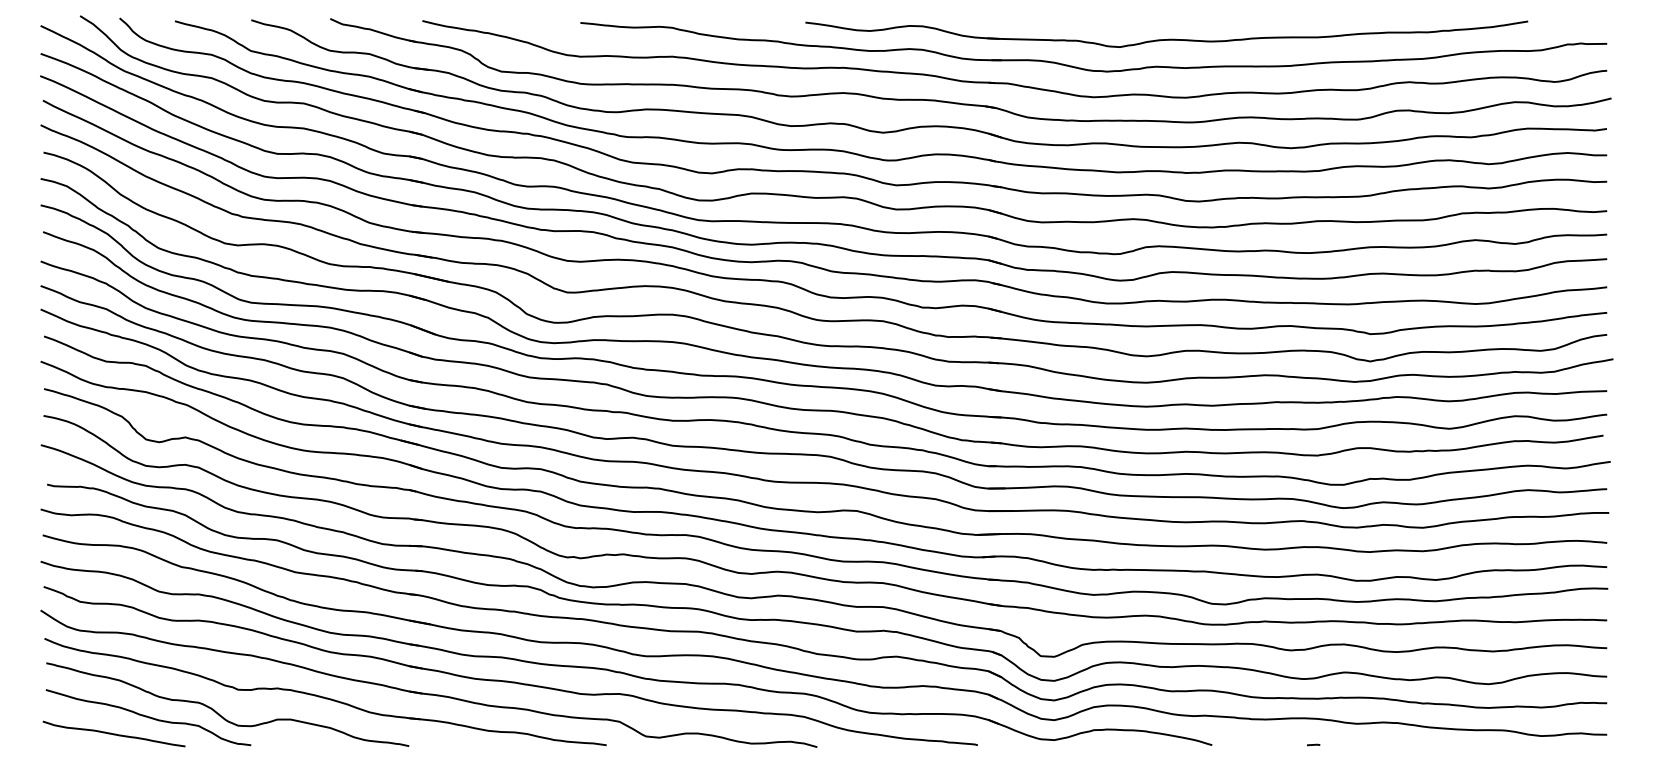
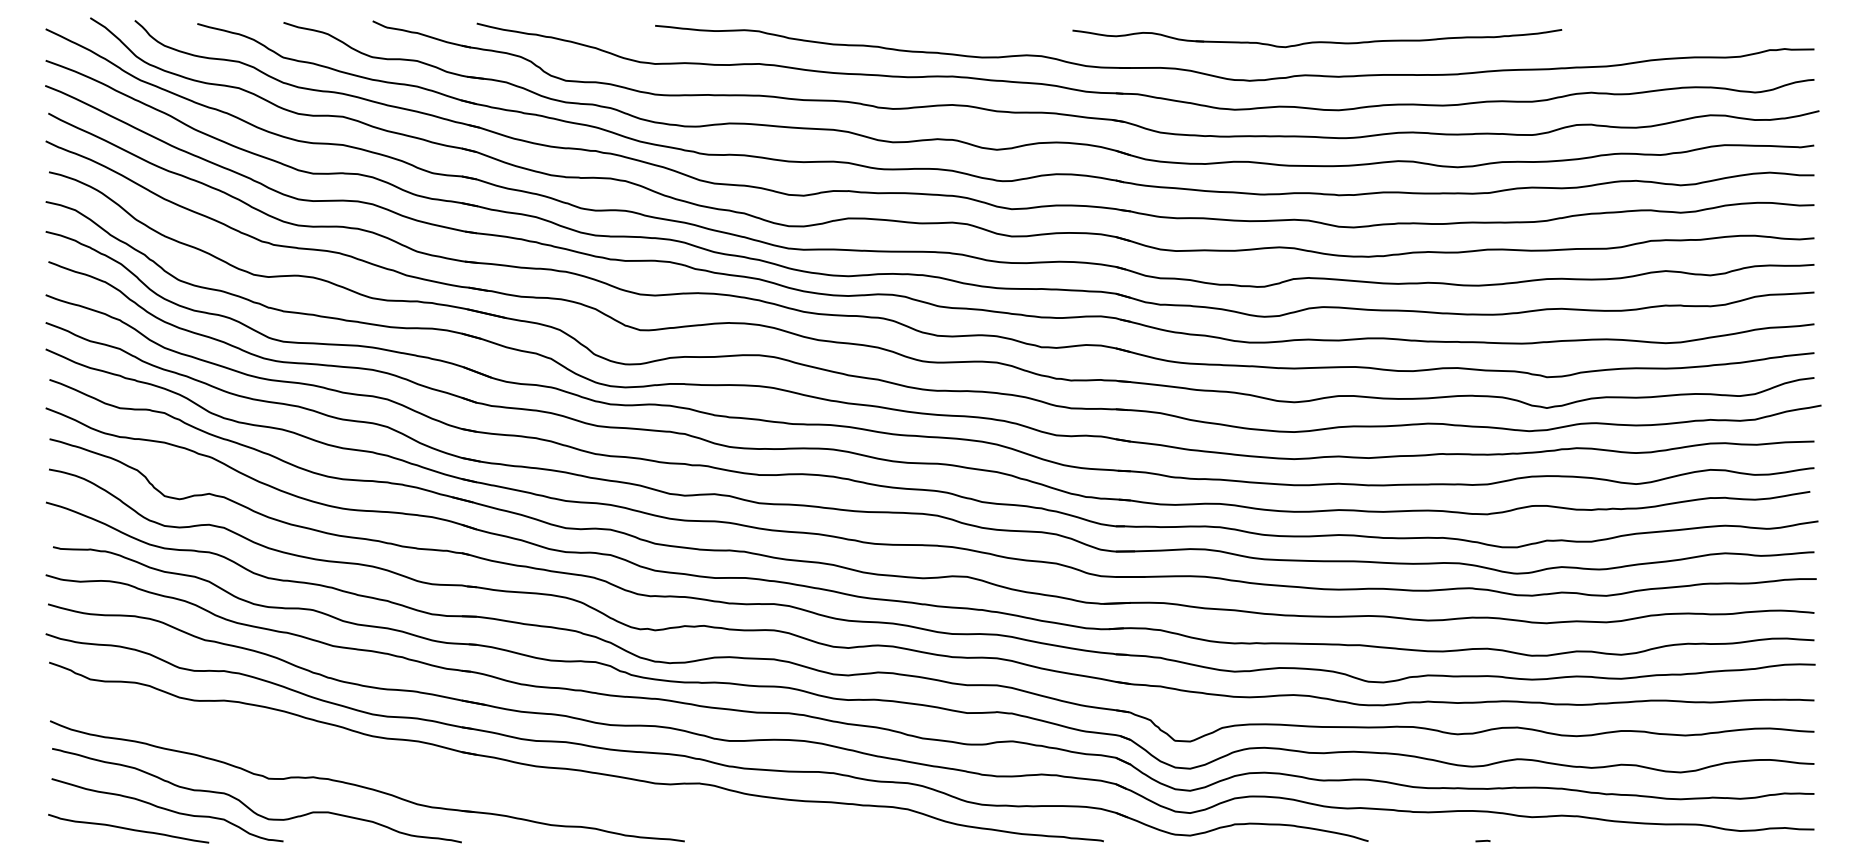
part: (1166, 33) -> (1316, 37), size x0.6
part: (423, 692) -> (477, 781), removed

